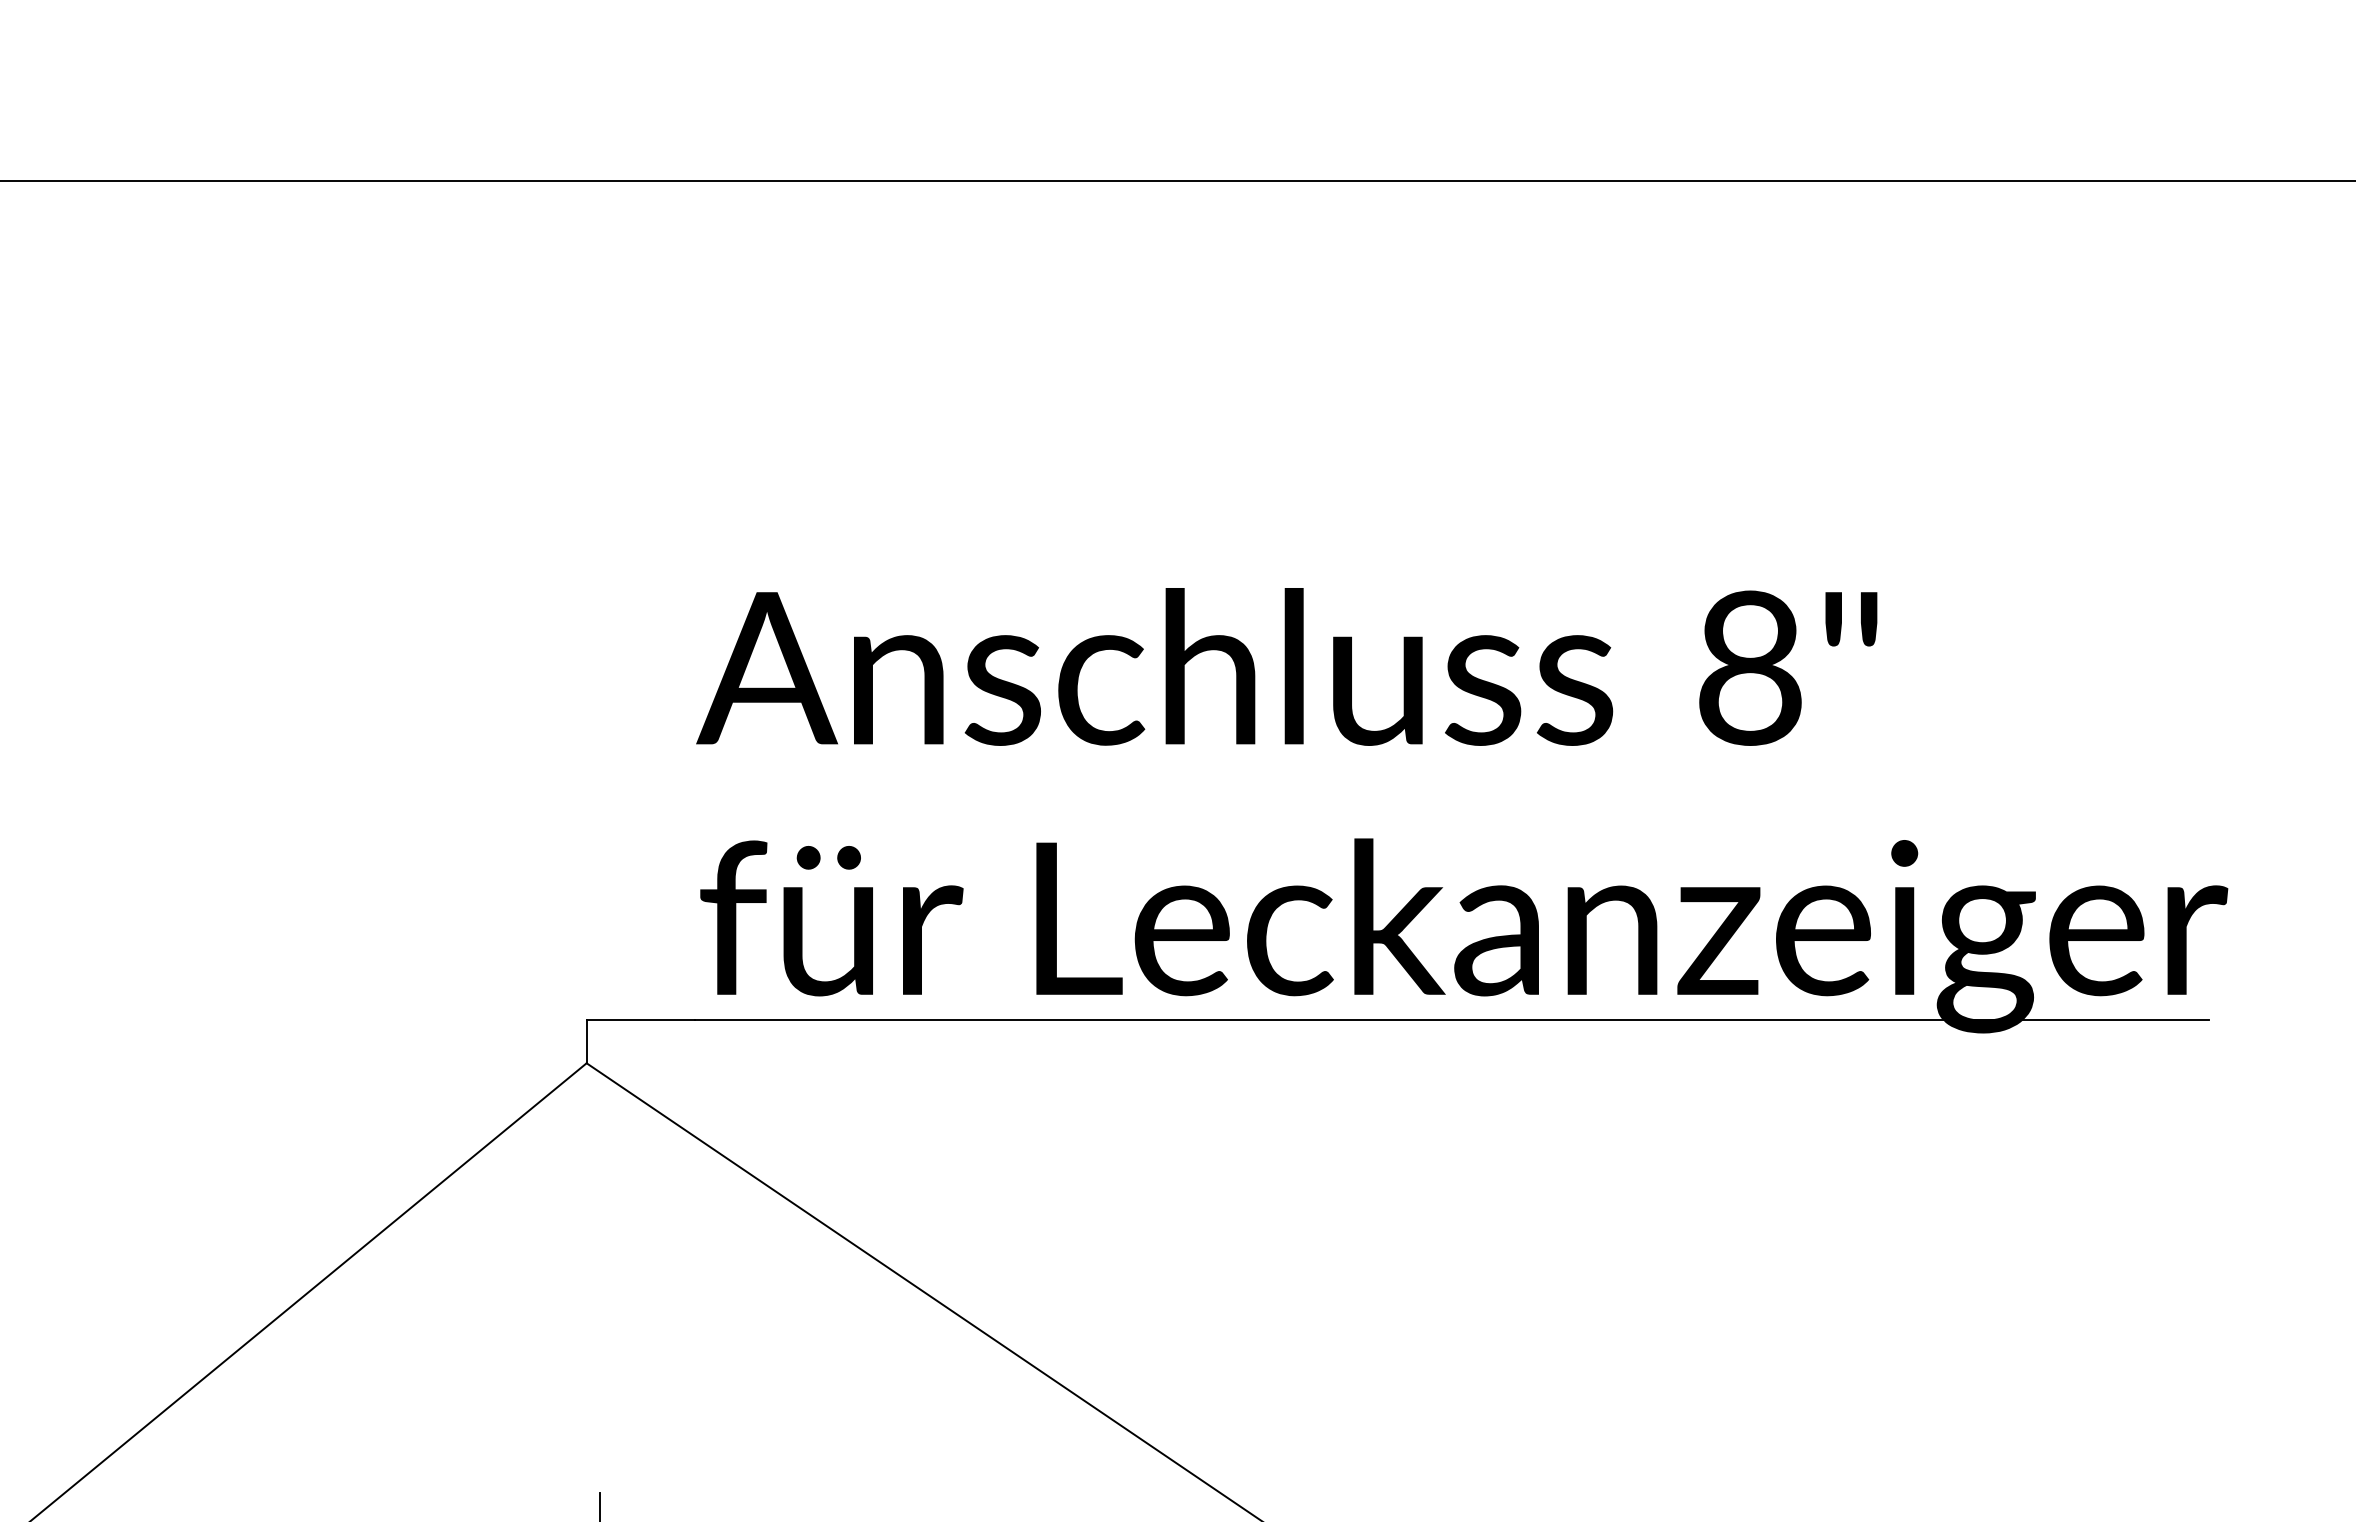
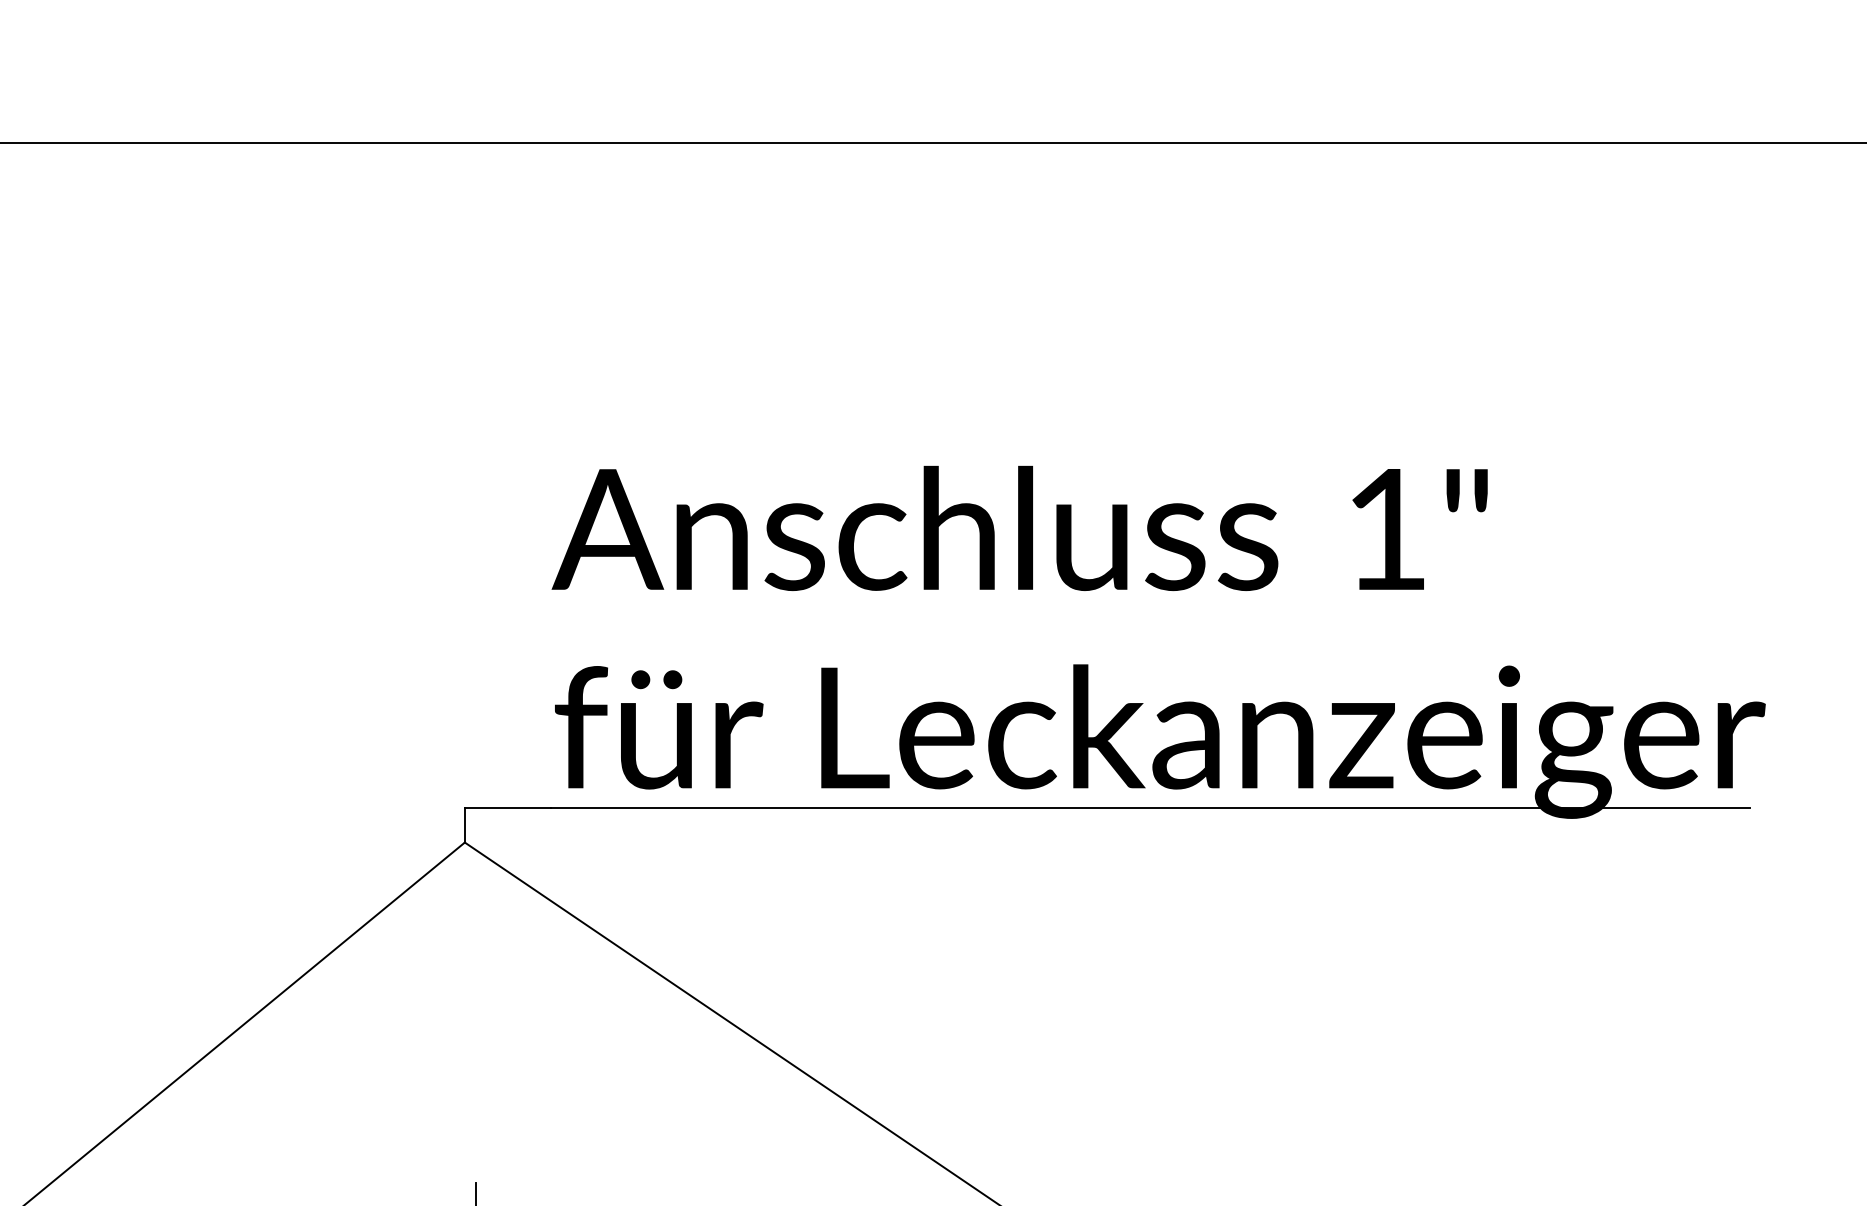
text: (1750, 667) -> (1387, 528), 8" -> 1"

